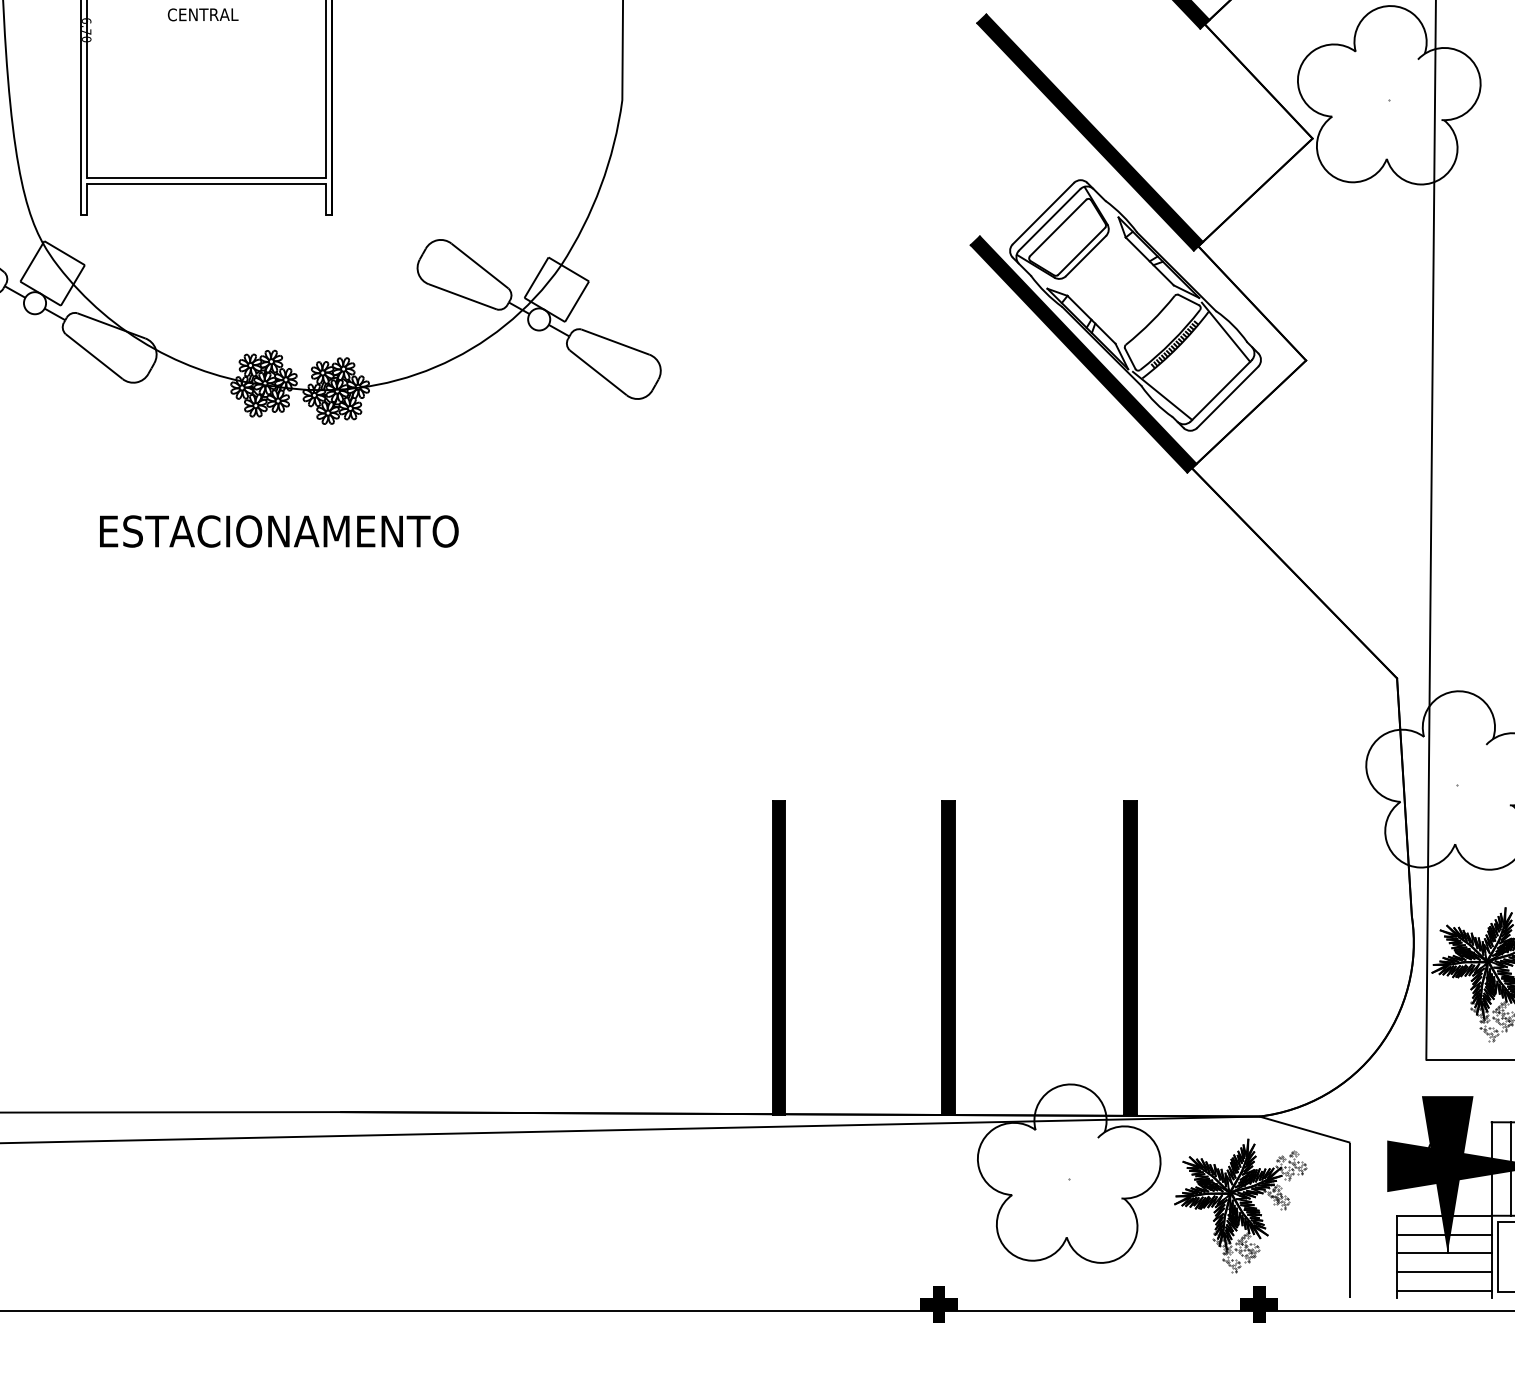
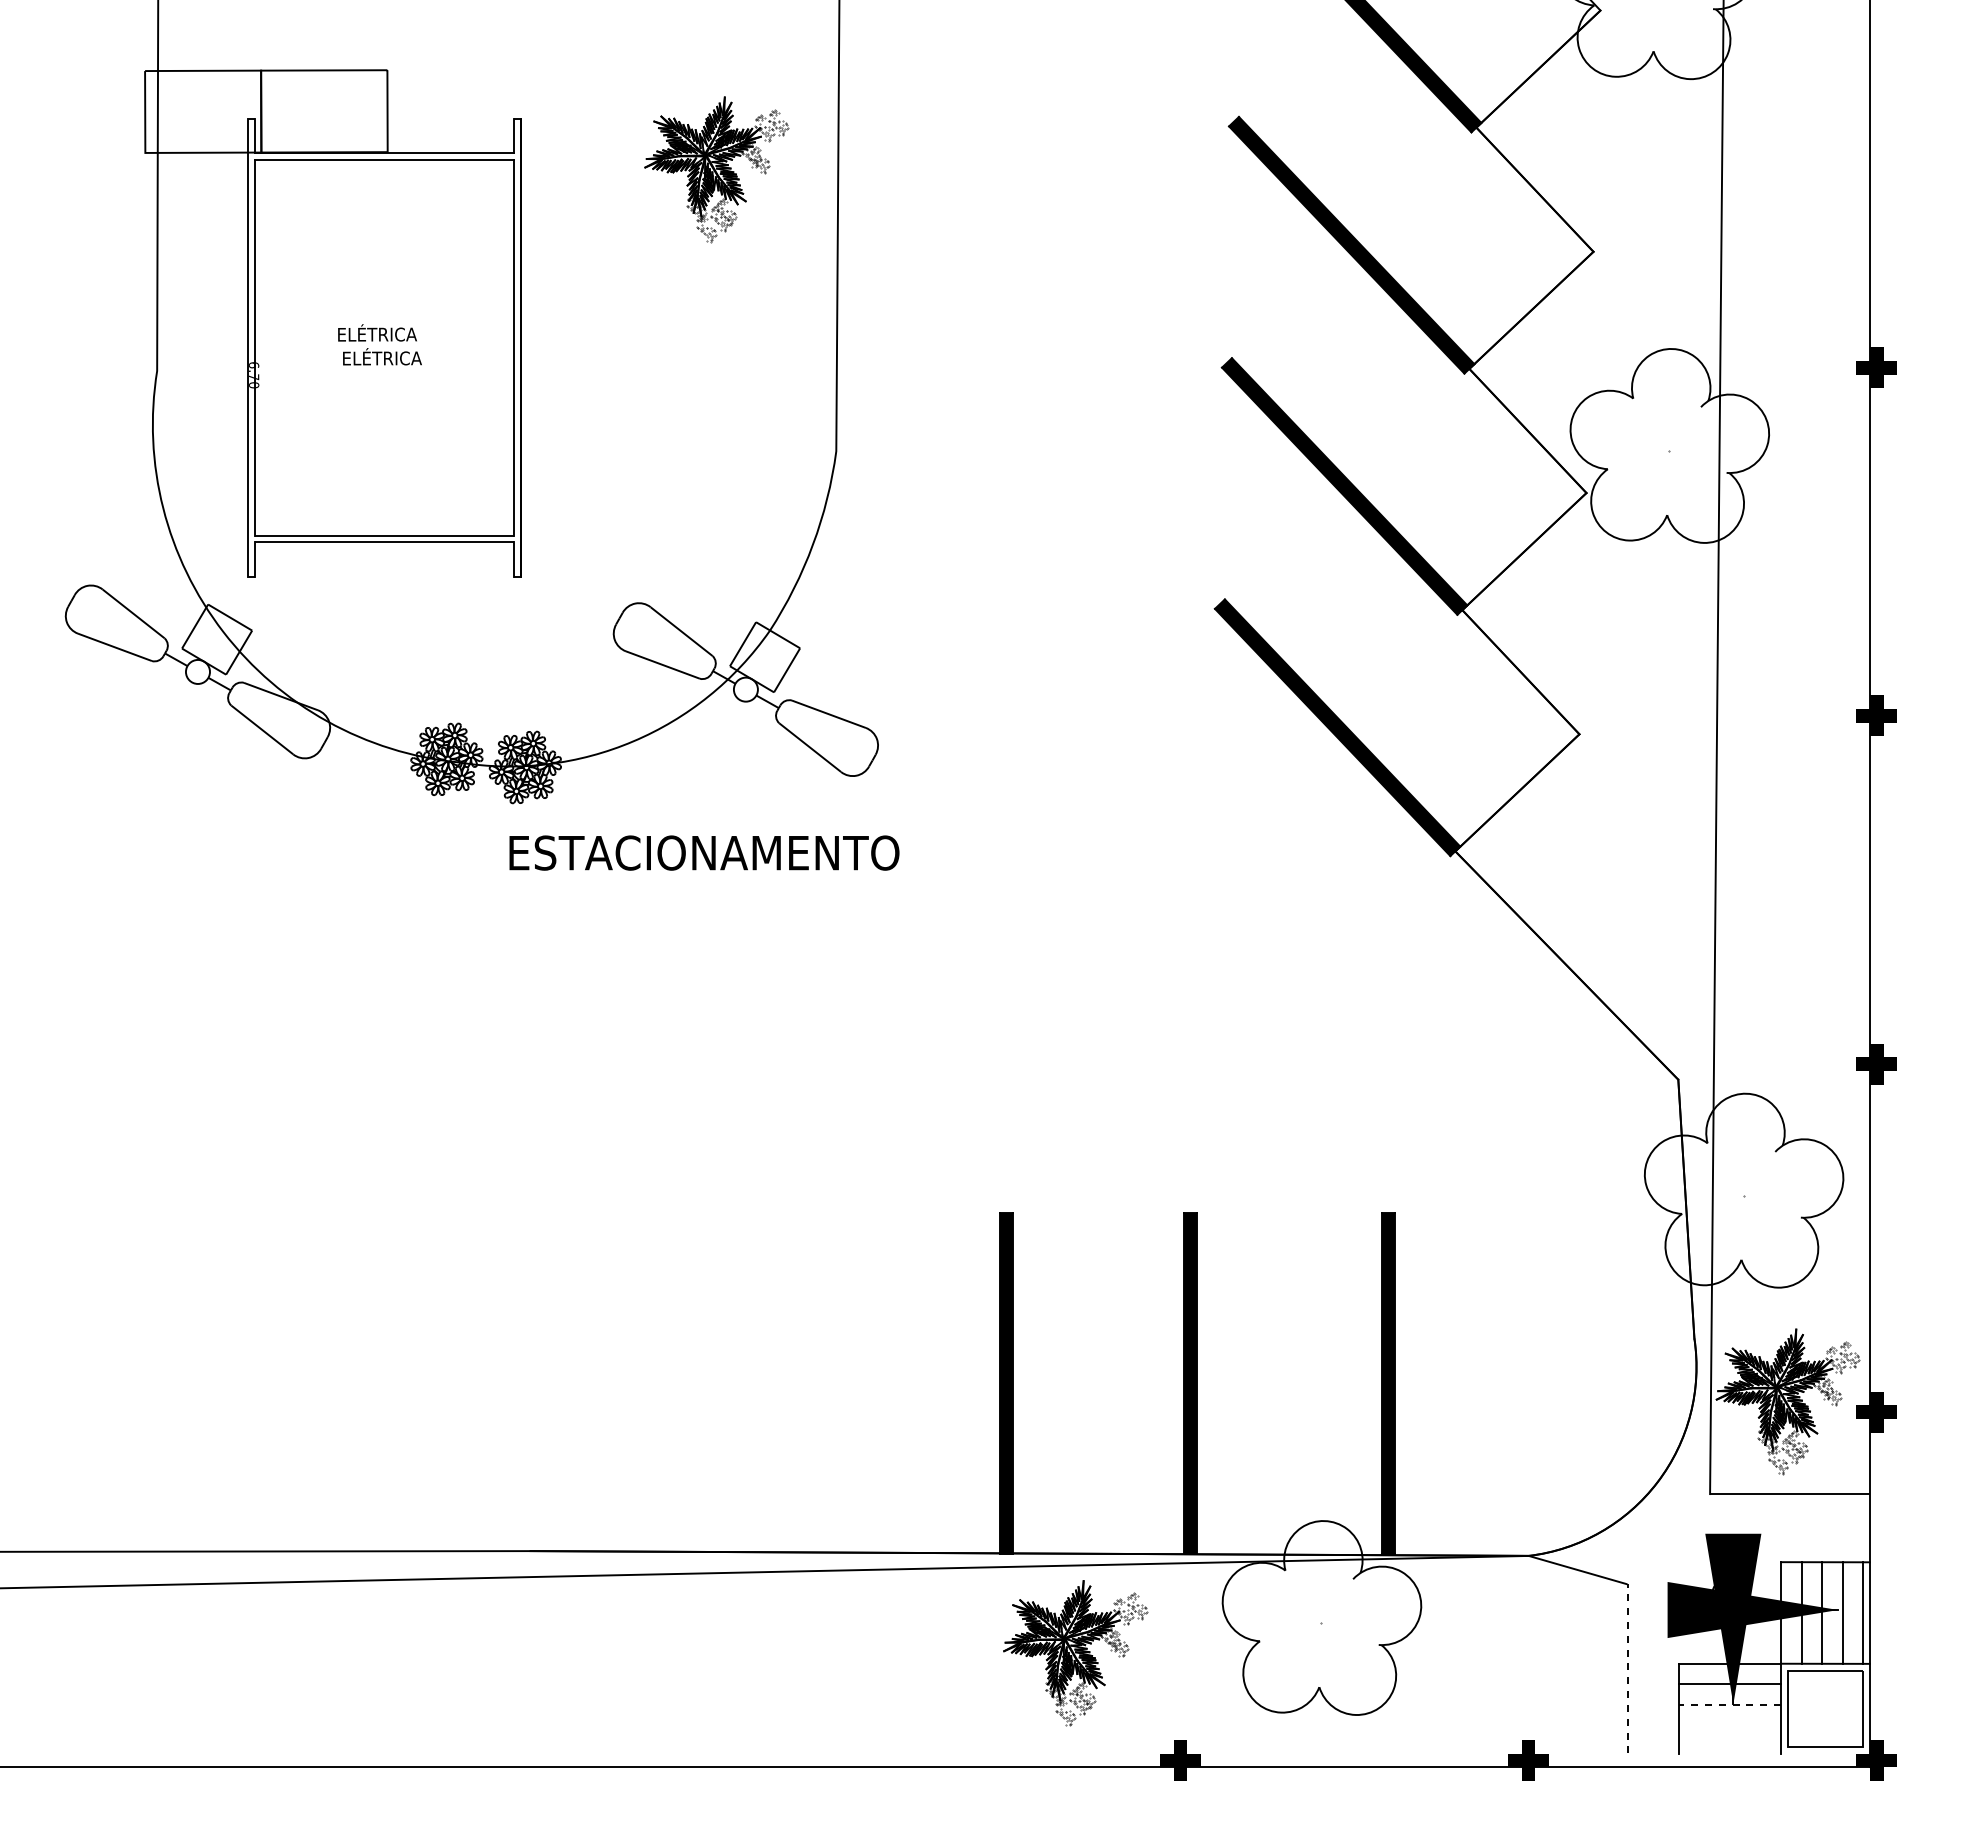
text: (203, 12) -> (381, 356), CENTRAL -> ELÉTRICA
part: (1135, 305) -> (1393, 674), removed
text: (279, 530) -> (704, 852), moved
part: (1240, 1206) -> (1075, 1653), moved
line: (1350, 1220) -> (1627, 1668), solid -> dashed
line: (1444, 1253) -> (1729, 1704), solid -> dashed
line: (1444, 1272) -> (1729, 1725), removed
line: (1444, 1290) -> (1729, 1745), removed

